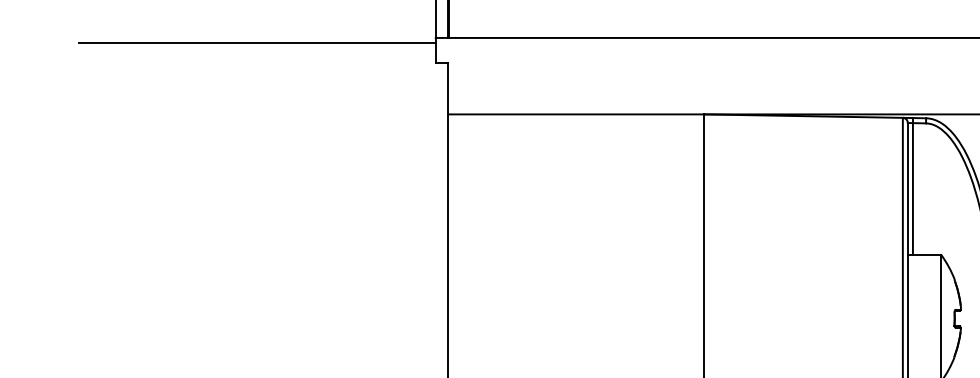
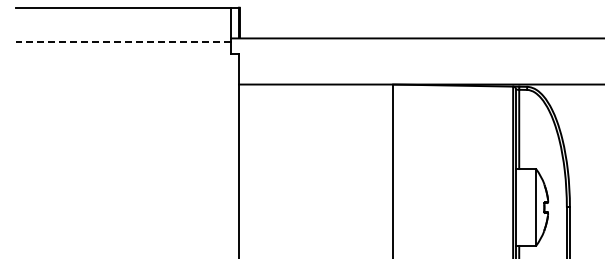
line: (256, 43) -> (123, 41), solid -> dashed

